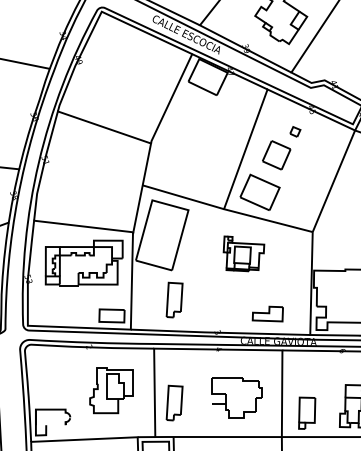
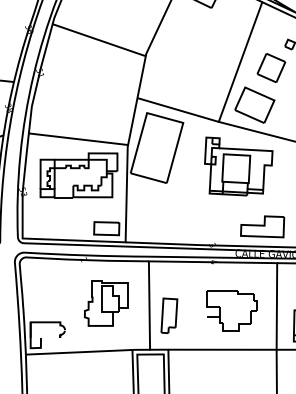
part: (243, 253) -> (238, 166), size x1.67
part: (174, 299) -> (169, 212), removed
part: (267, 313) -> (262, 226), size x1.43

